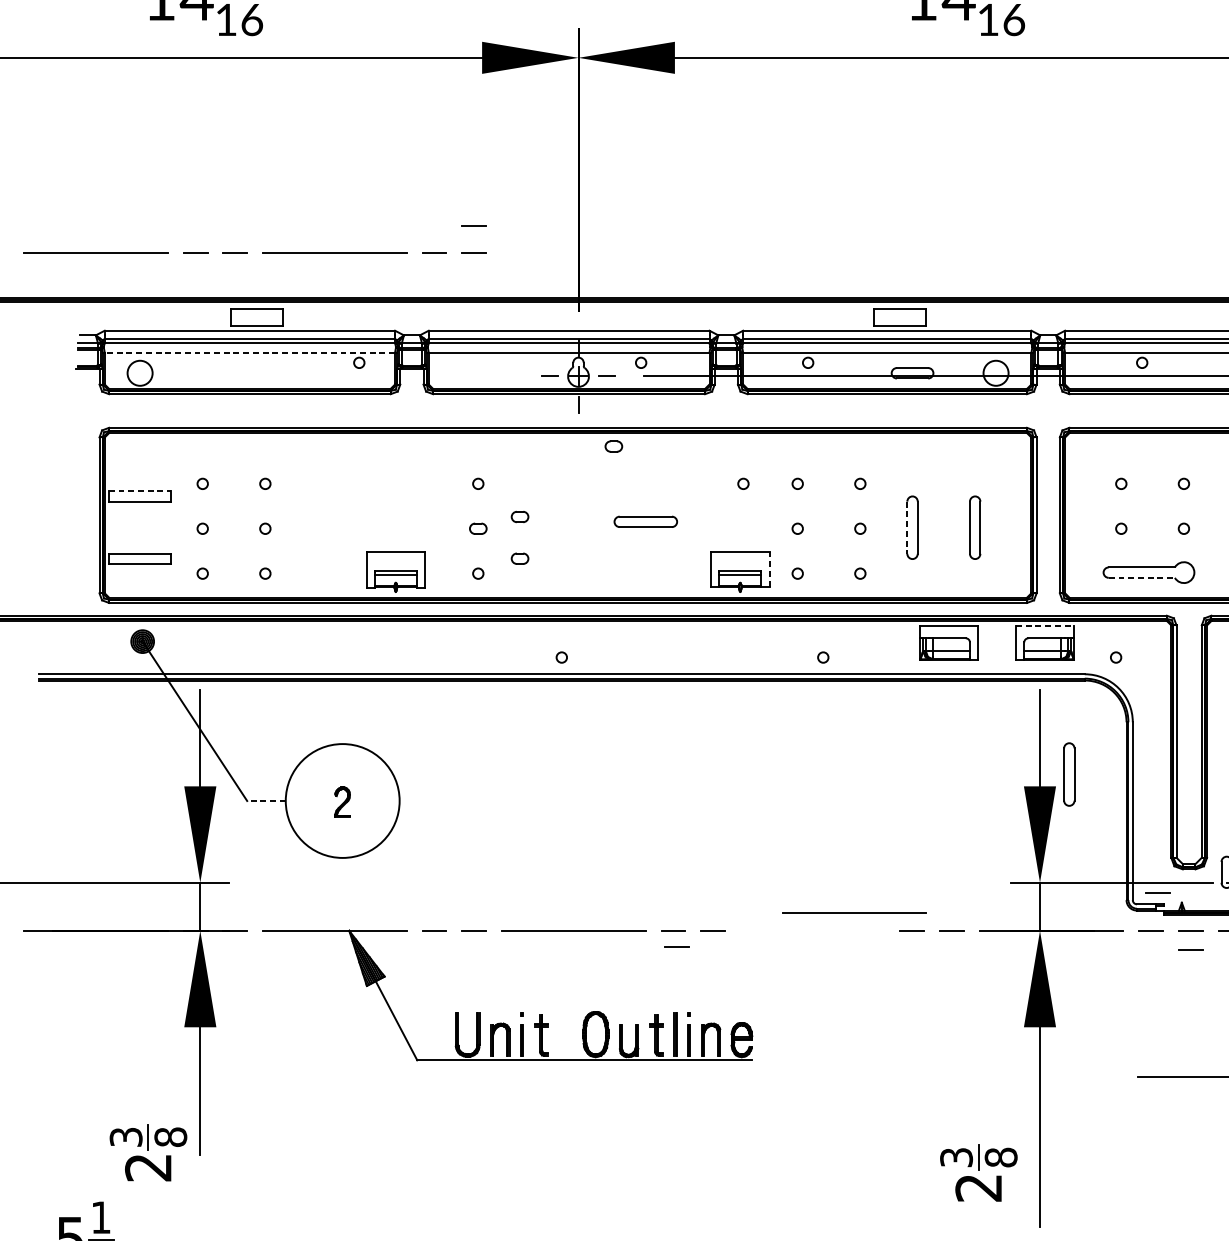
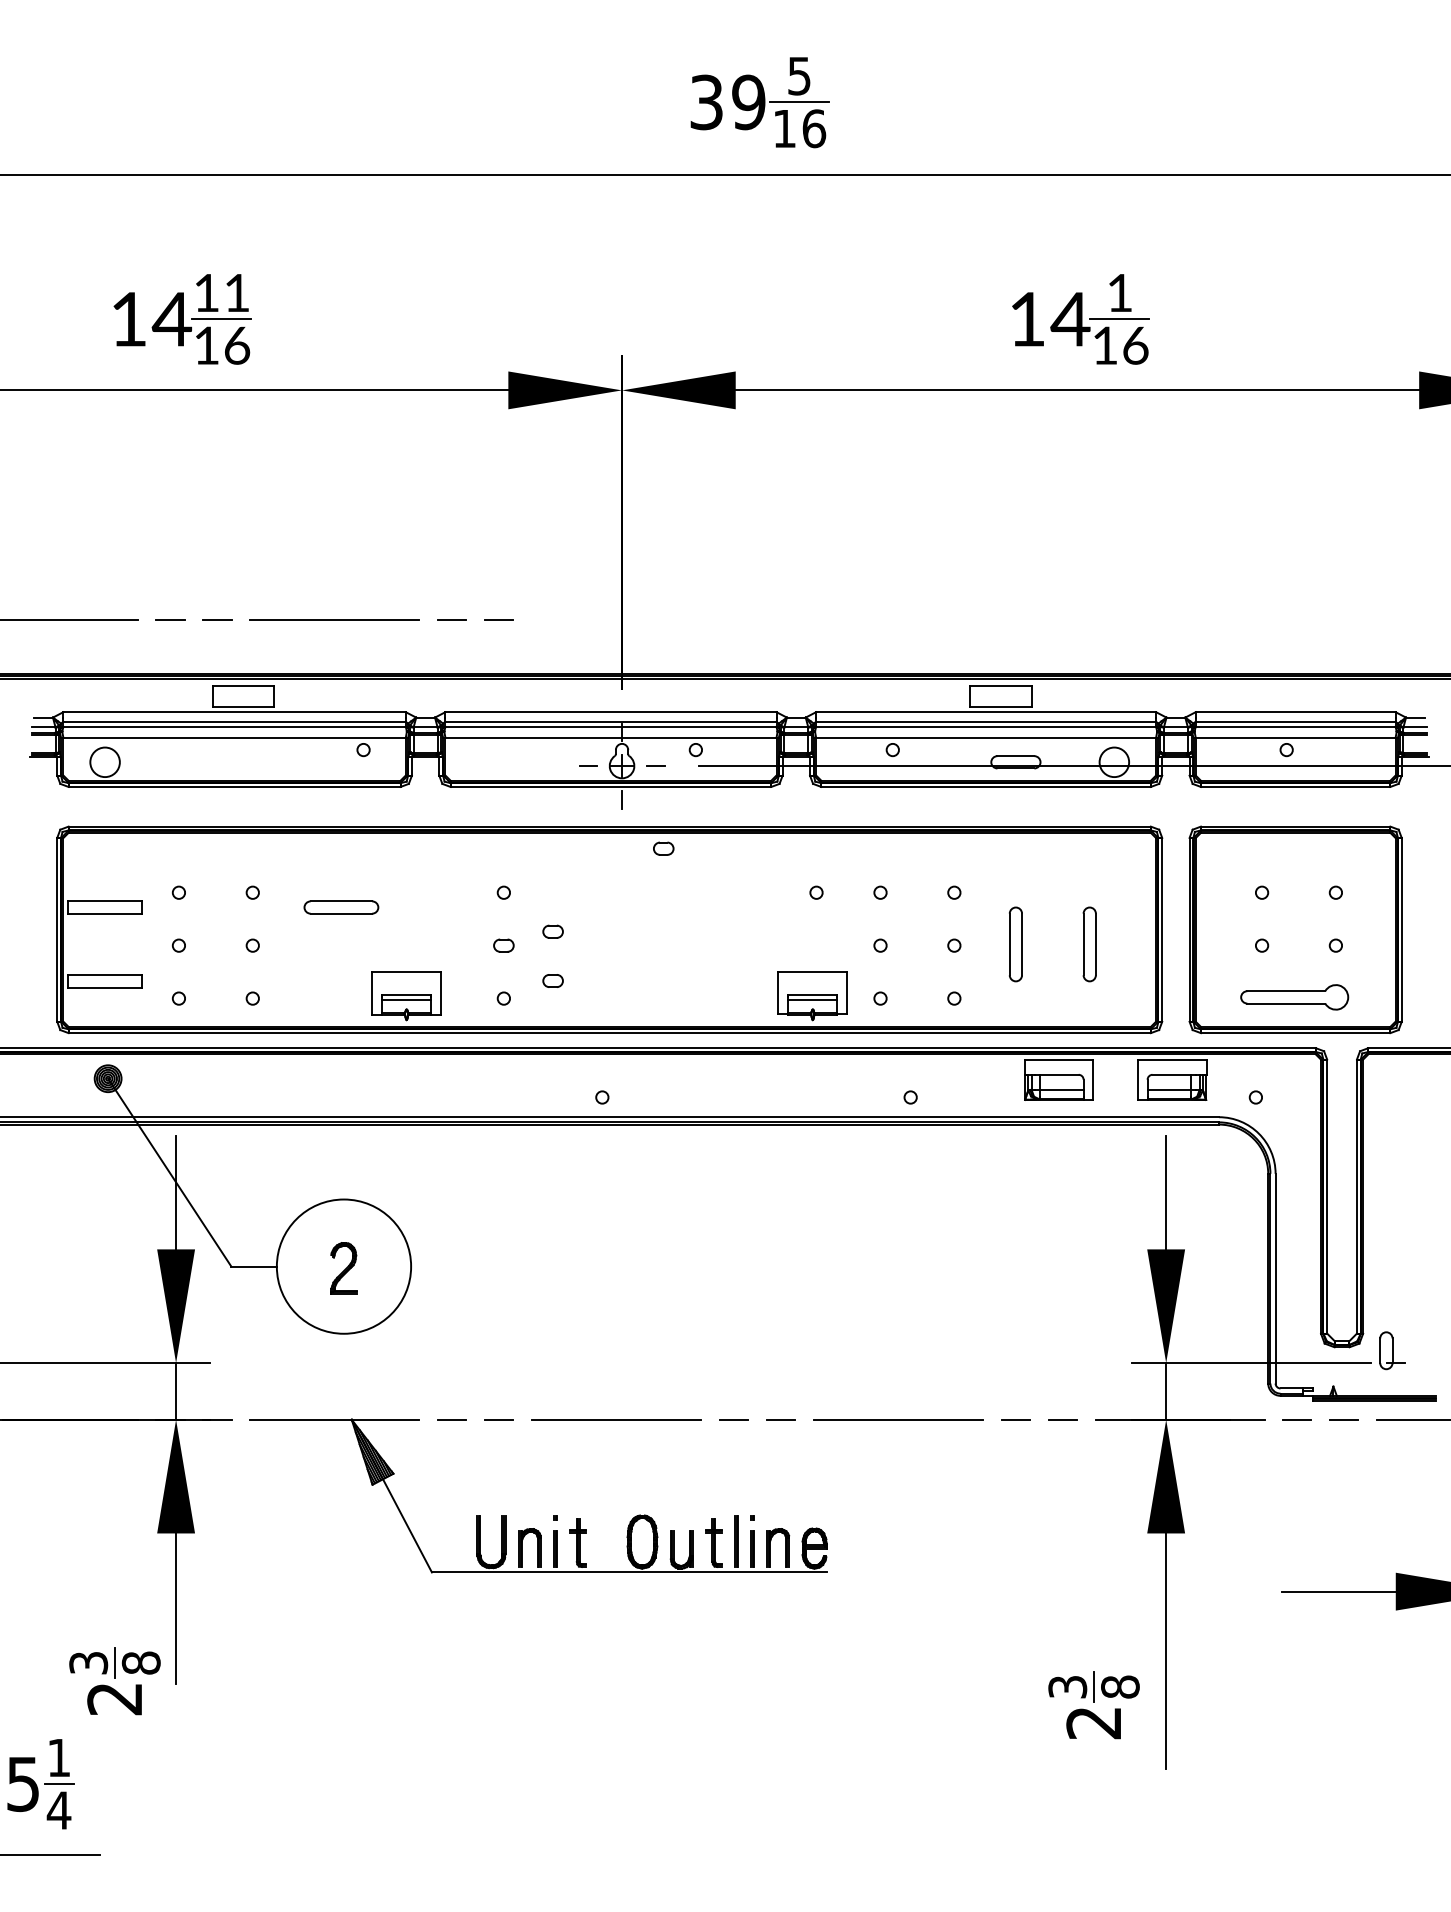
line: (473, 225) -> (498, 587), removed
line: (249, 352) -> (234, 737), dashed -> solid
line: (140, 491) -> (105, 901), dashed -> solid
part: (645, 521) -> (341, 907), moved
line: (907, 527) -> (1009, 944), dashed -> solid
line: (769, 569) -> (847, 993), dashed -> solid
line: (1142, 577) -> (1286, 1003), dashed -> solid
line: (1045, 626) -> (1172, 1060), dashed -> solid
part: (1069, 774) -> (1200, 1235), removed
line: (266, 800) -> (254, 1266), dashed -> solid
part: (342, 802) -> (343, 1268), size x1.43
line: (1157, 892) -> (1304, 1374), removed
line: (854, 912) -> (898, 1419), moved
line: (676, 946) -> (737, 1438), removed
line: (1190, 950) -> (1343, 1442), removed

